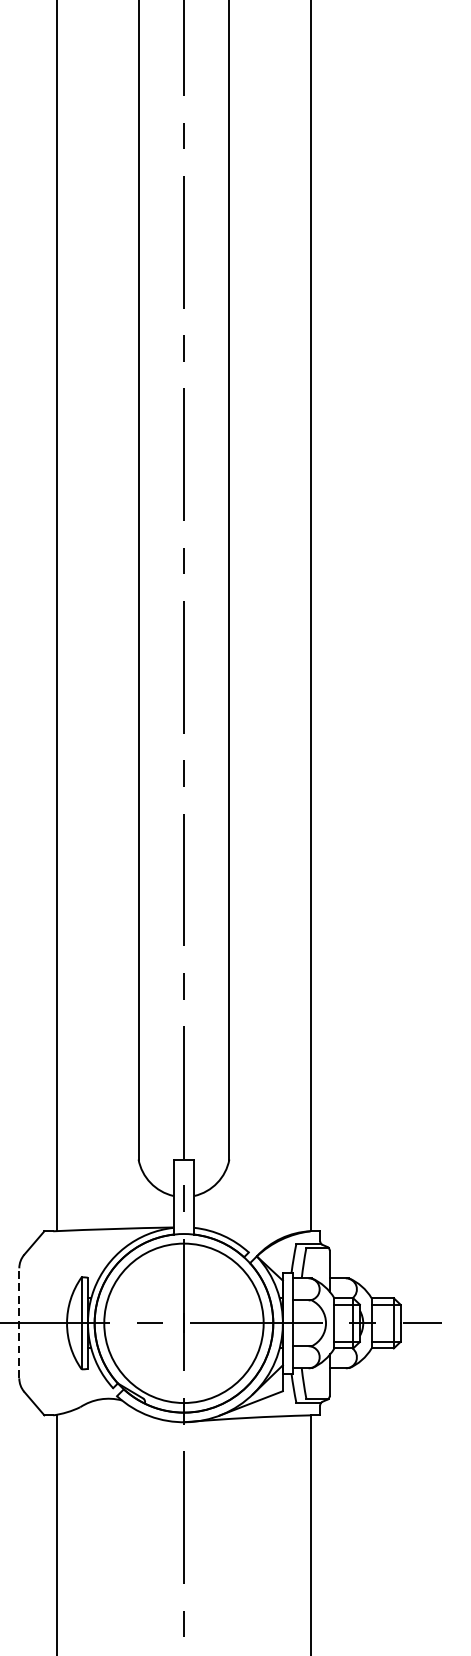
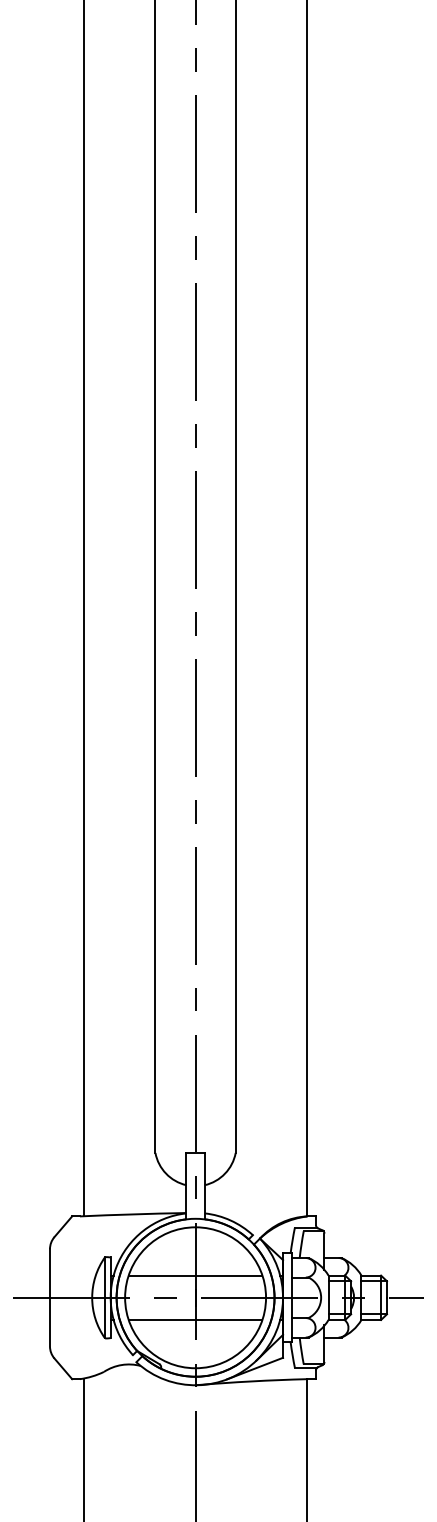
line: (183, 1298) -> (195, 1275), added
line: (19, 1323) -> (50, 1297), dashed -> solid
line: (183, 1347) -> (195, 1319), added

